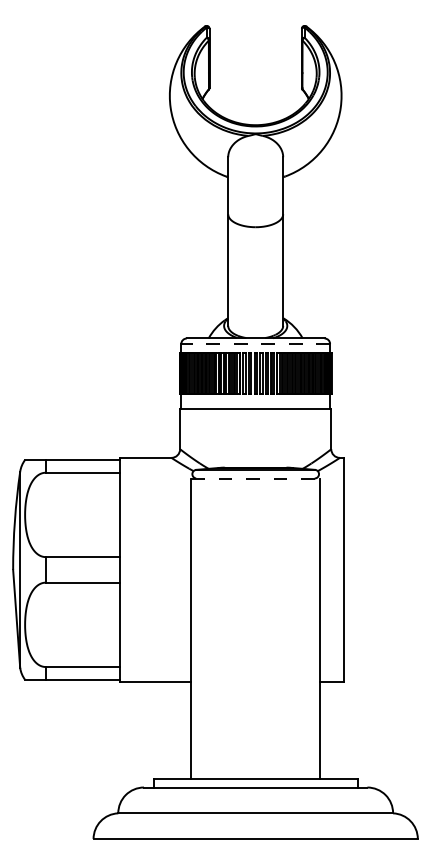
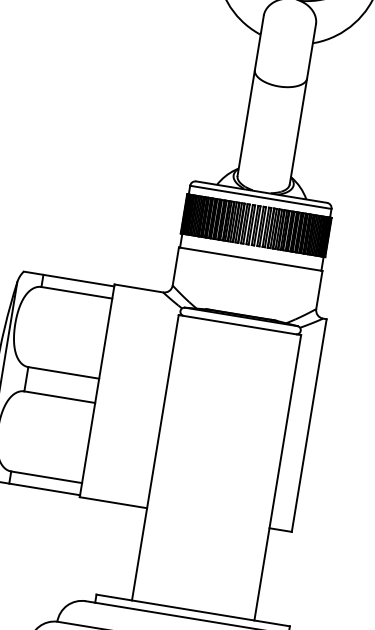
line: (255, 344) -> (260, 197), dashed -> solid
line: (256, 478) -> (240, 325), dashed -> solid

